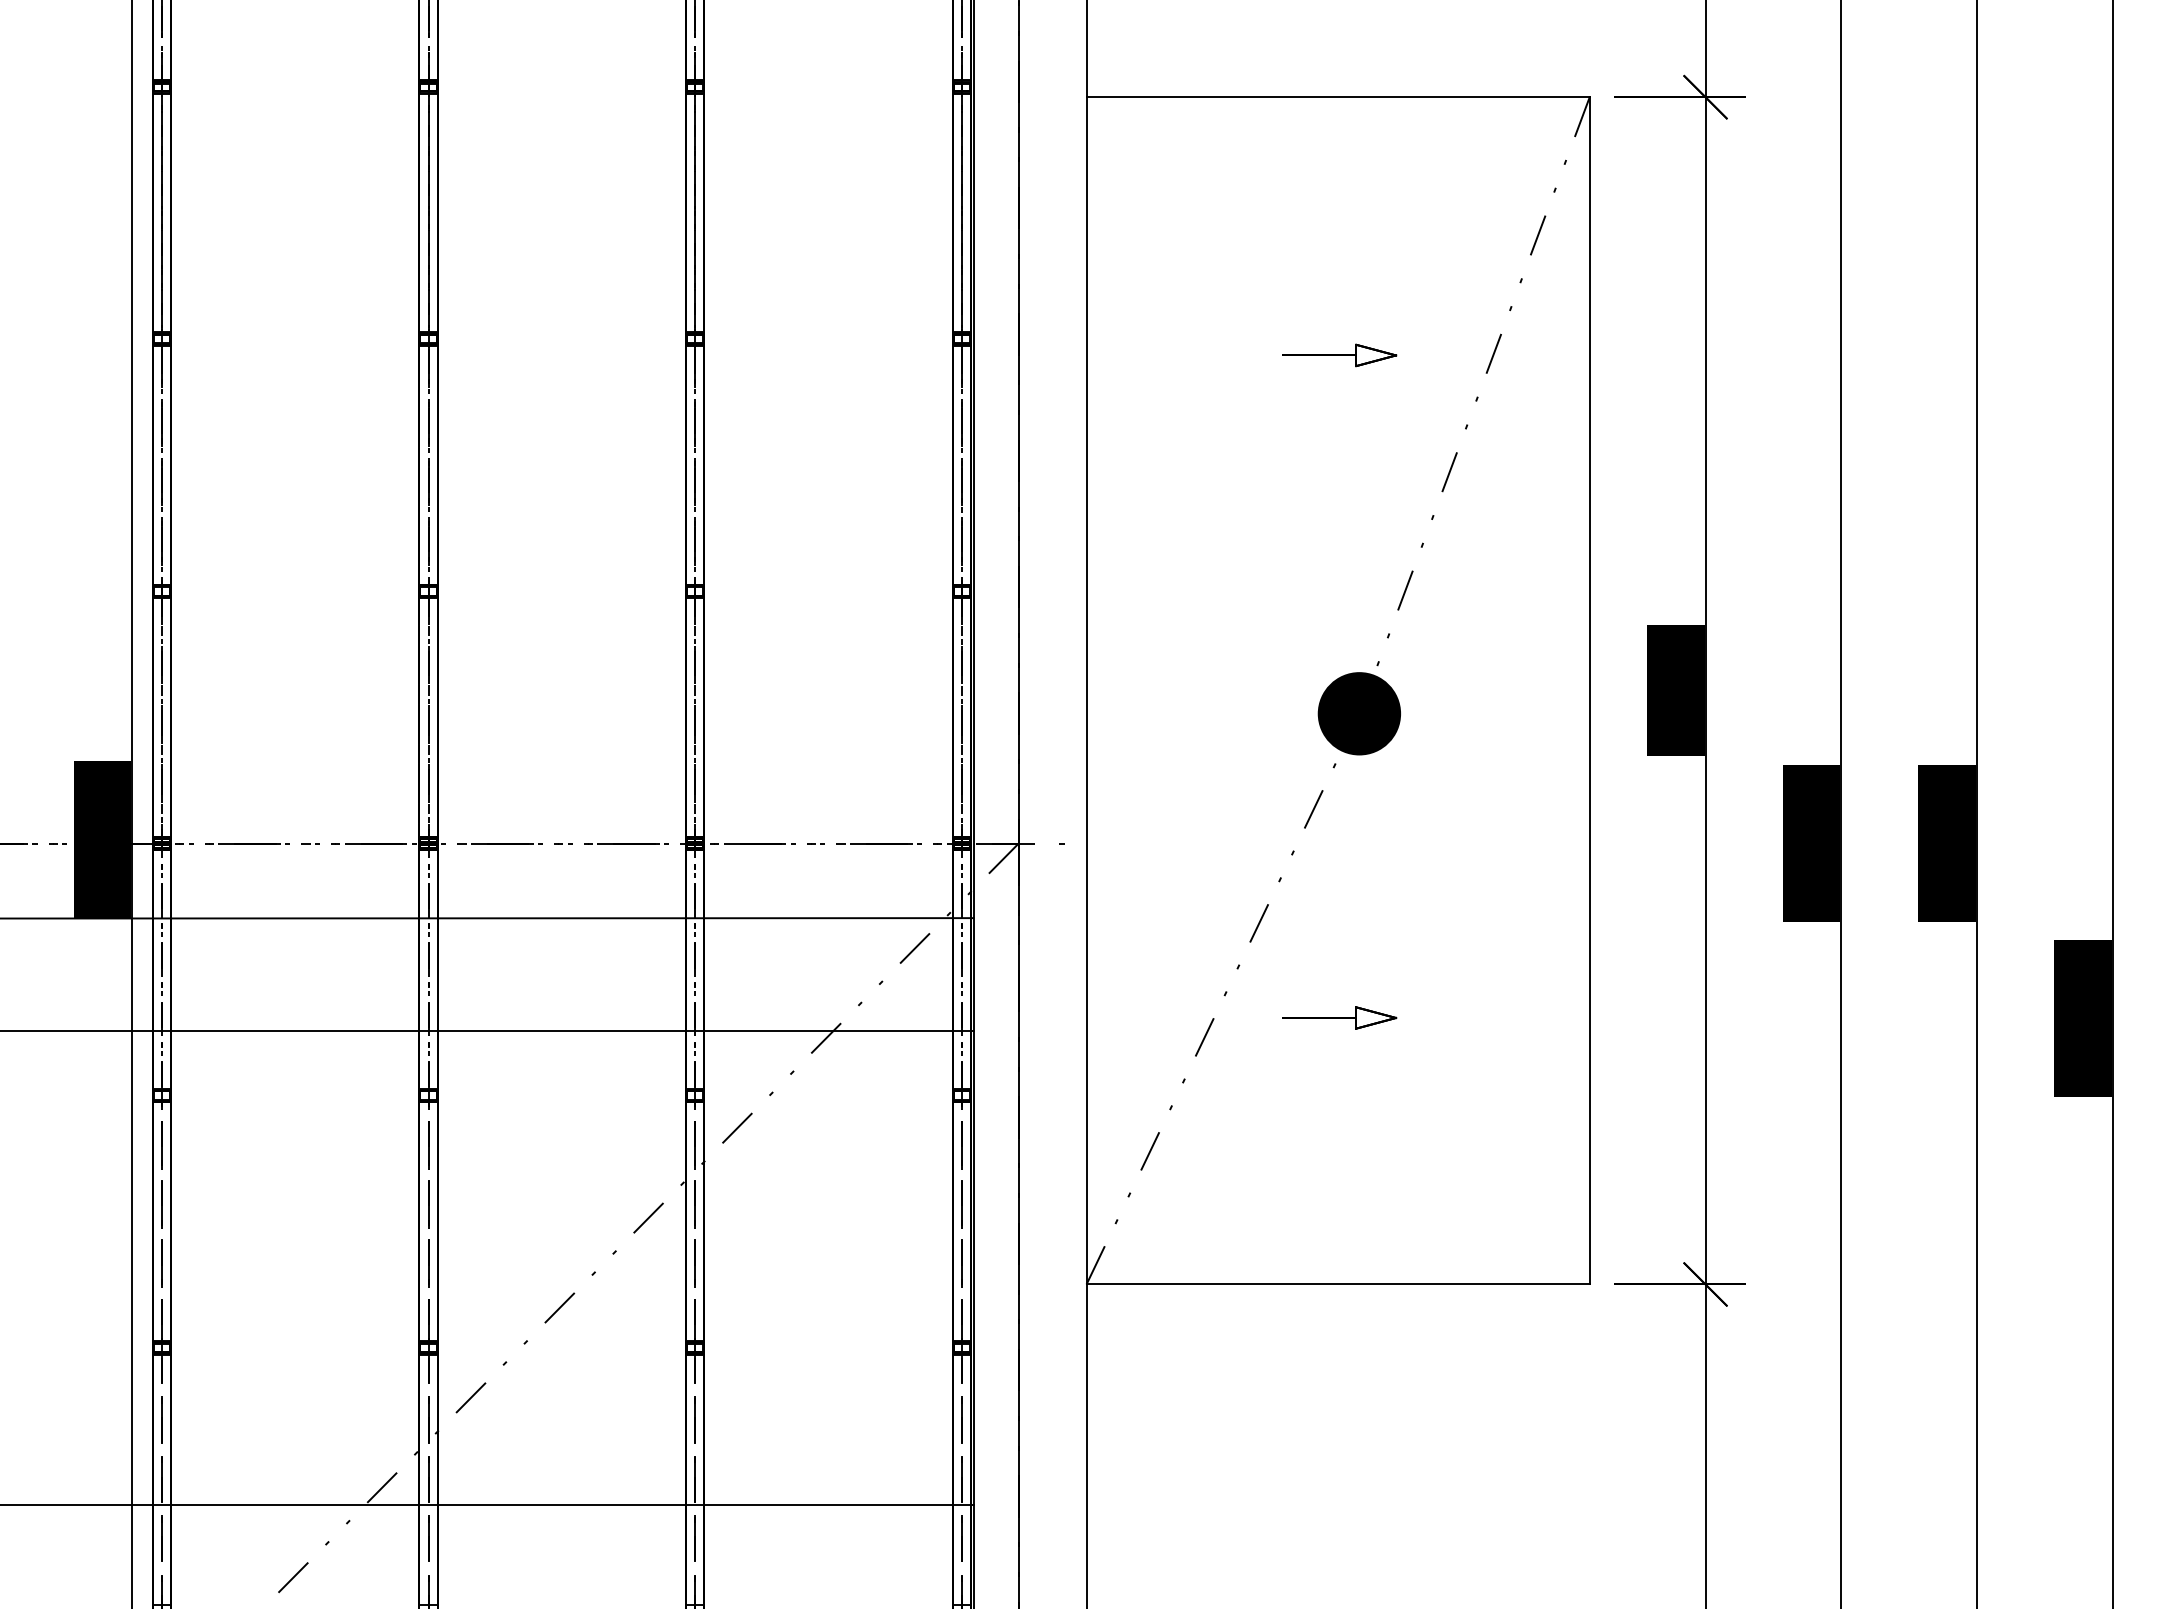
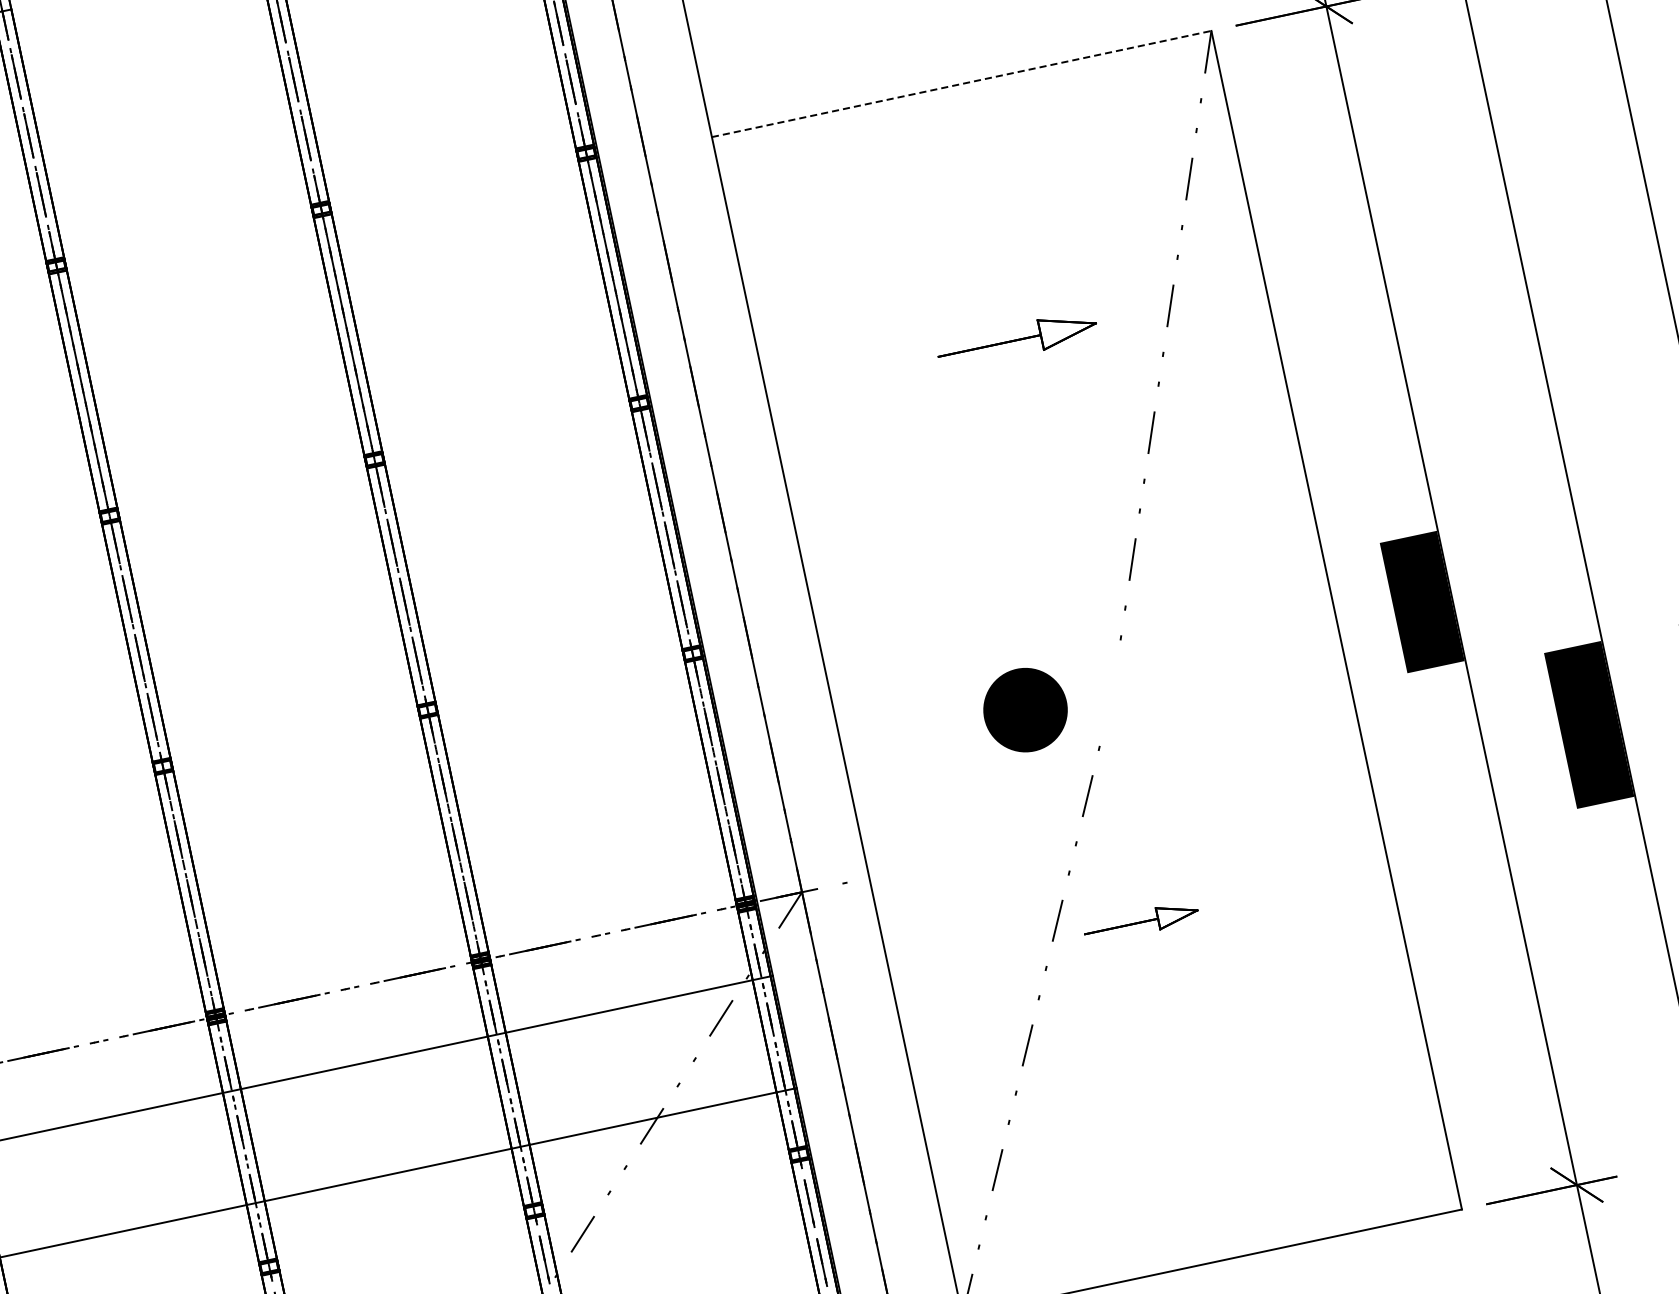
line: (1338, 97) -> (962, 84), solid -> dashed
part: (1339, 355) -> (1017, 340), size x1.4
part: (1358, 713) -> (1024, 710), moved
part: (1339, 1017) -> (1141, 921), moved

